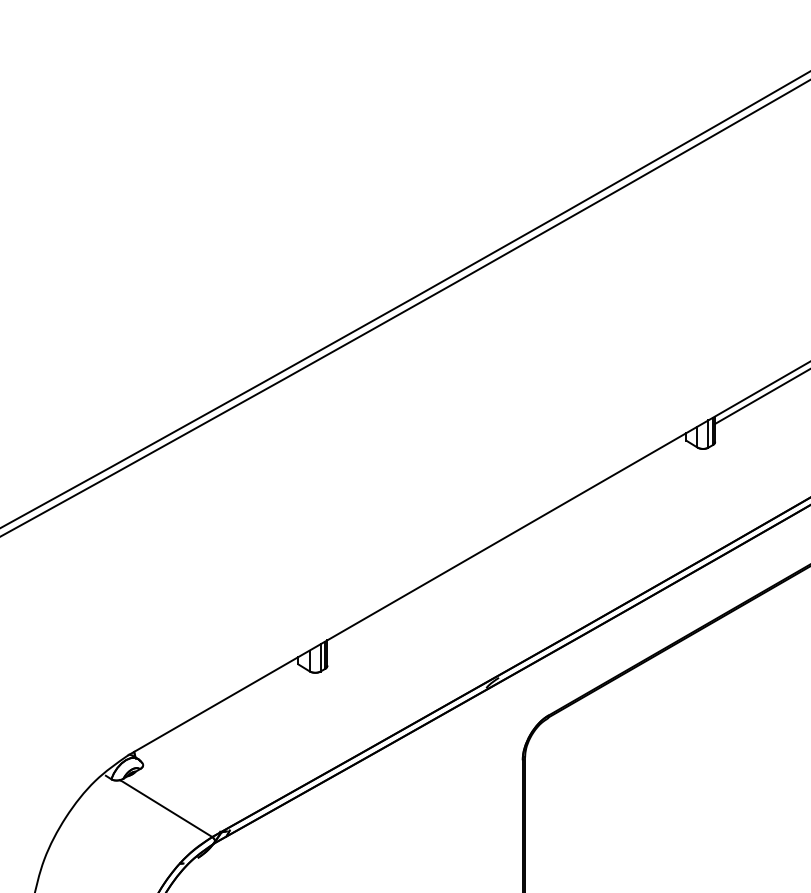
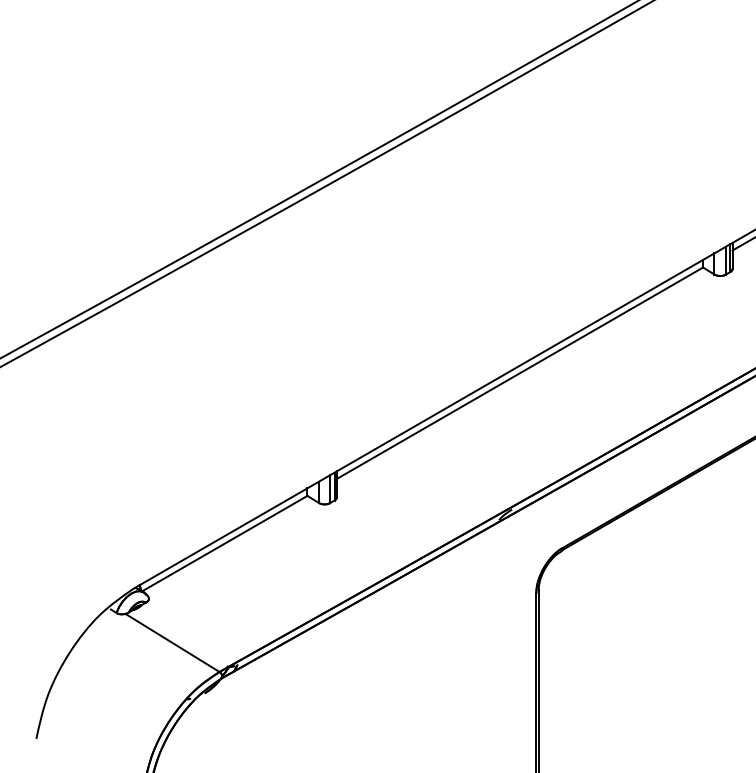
line: (506, 543) -> (519, 372), added
line: (217, 711) -> (224, 543), added

